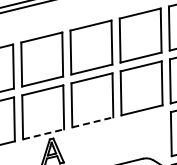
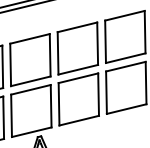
line: (93, 122) -> (79, 120), dashed -> solid
line: (44, 134) -> (32, 132), dashed -> solid

